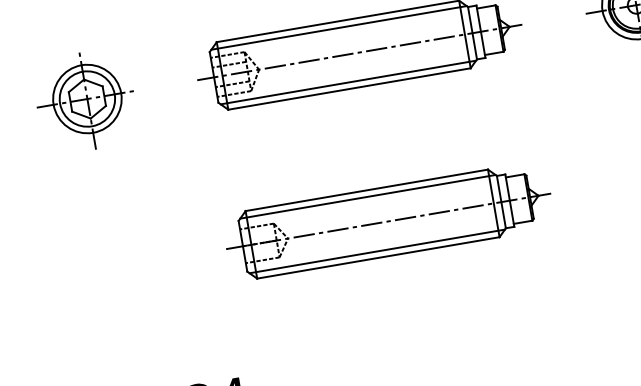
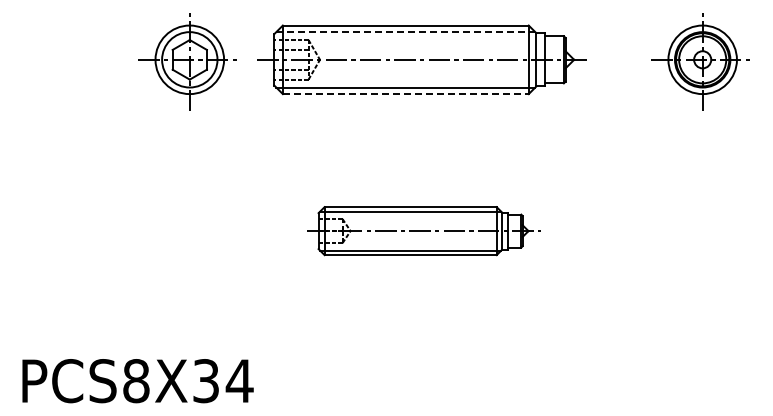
line: (338, 28) -> (405, 32), solid -> dashed
line: (349, 89) -> (405, 94), solid -> dashed
part: (85, 101) -> (187, 61), moved
part: (387, 220) -> (421, 230), size x0.7

